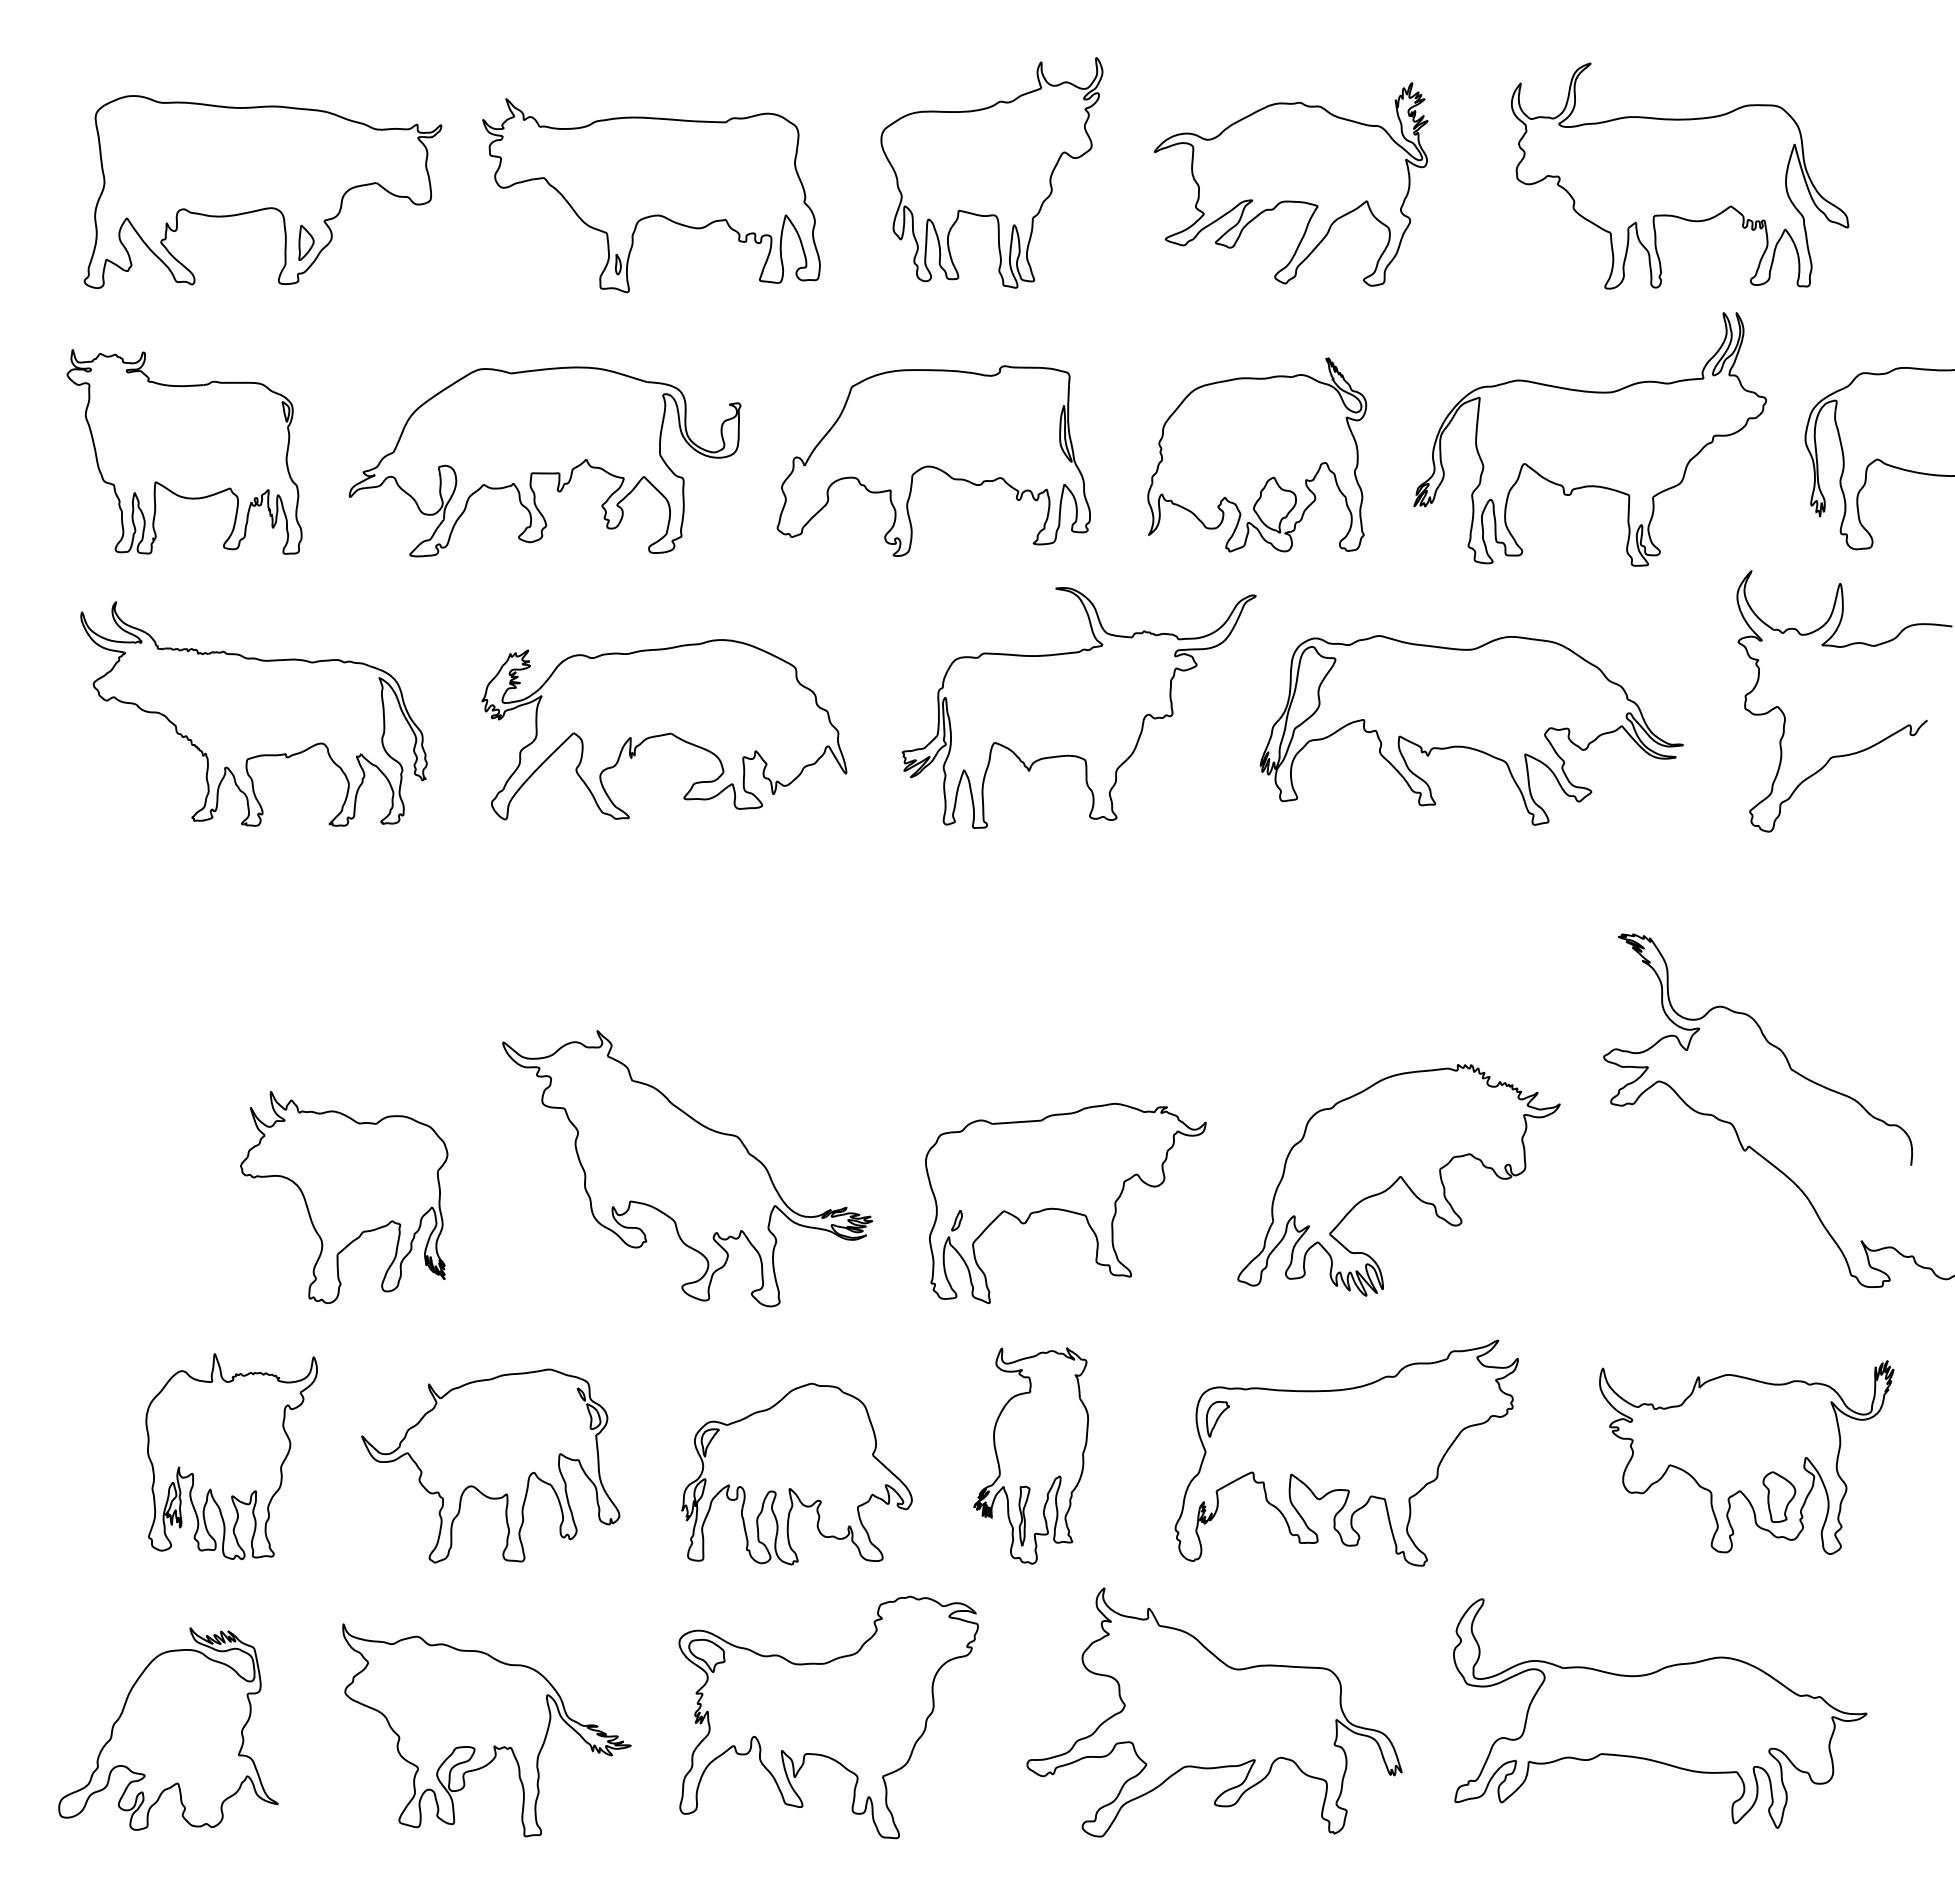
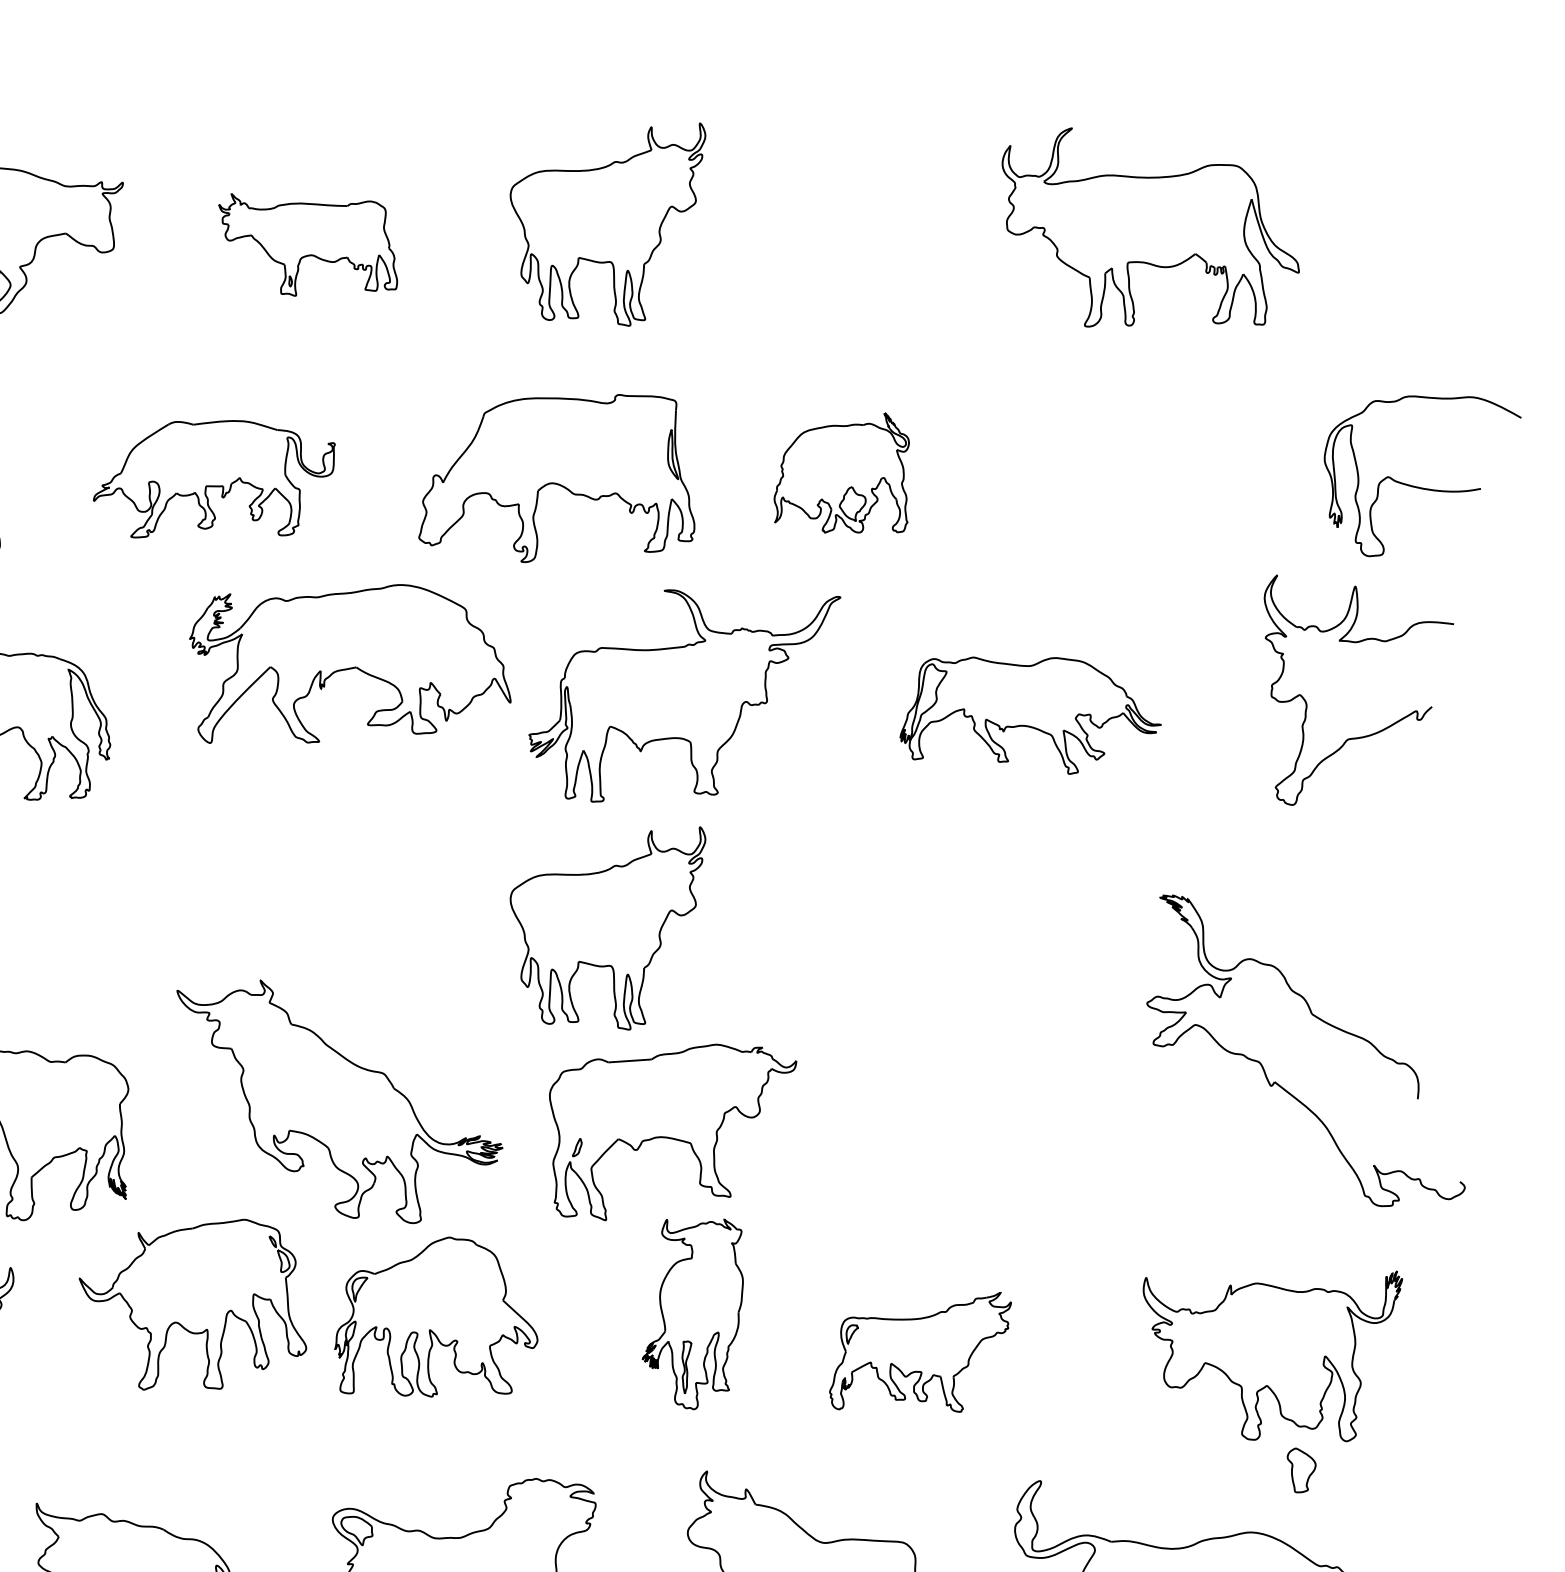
part: (1680, 175) -> (1151, 226), moved
part: (1291, 184) -> (871, 234), removed
part: (651, 195) -> (308, 244), size x0.6
part: (1589, 439) -> (1134, 459), removed
part: (1257, 454) -> (841, 472), size x0.7
part: (544, 461) -> (213, 478), size x0.7
part: (664, 729) -> (350, 663), moved
part: (1471, 730) -> (1030, 715), size x0.7
part: (991, 971) -> (607, 928), added
part: (1398, 1180) -> (966, 1112), removed
part: (1346, 1452) -> (920, 1351), size x0.6
part: (1030, 1455) -> (692, 1313), moved
part: (490, 1465) -> (192, 1304), moved
part: (796, 1473) -> (435, 1316), moved
part: (1779, 1496) -> (1301, 1469), moved

